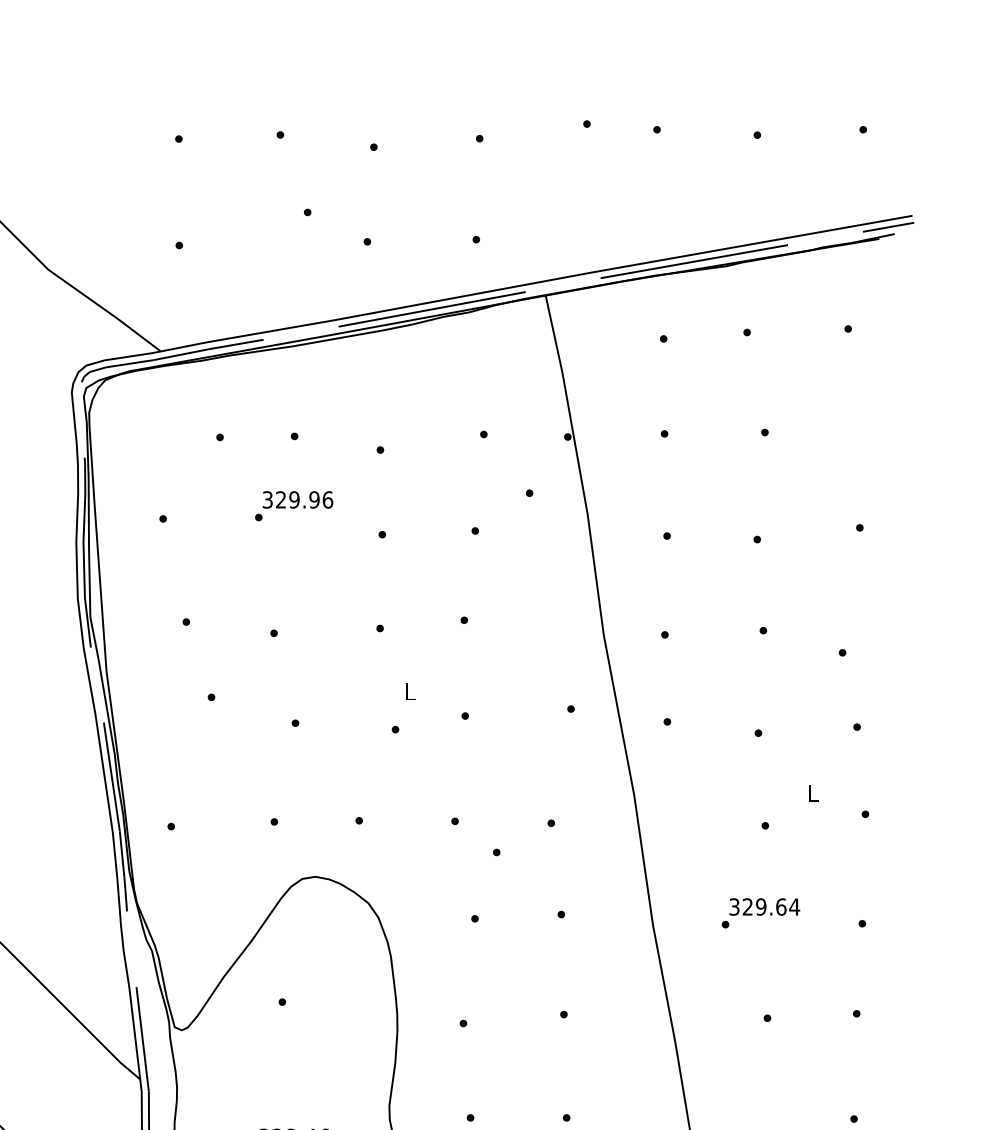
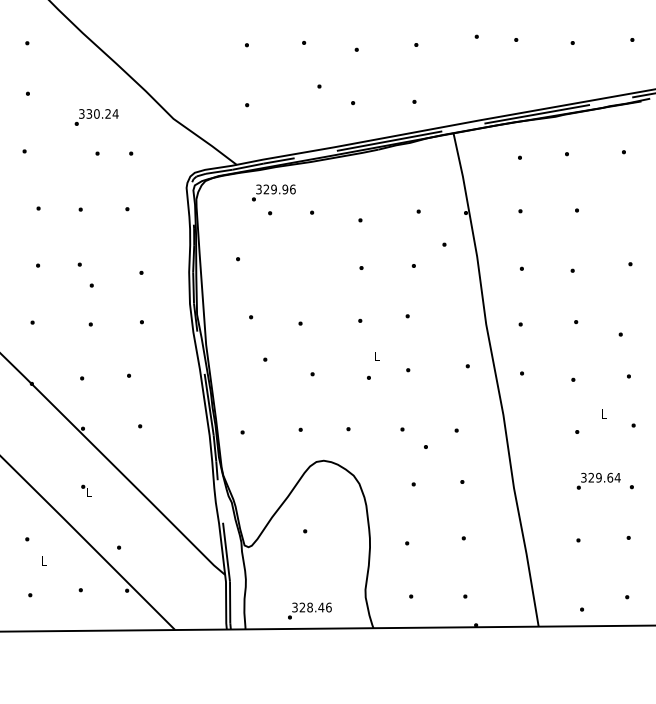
text: (293, 505) -> (273, 192), moved
text: (760, 911) -> (598, 480), moved

